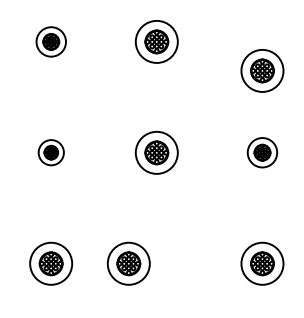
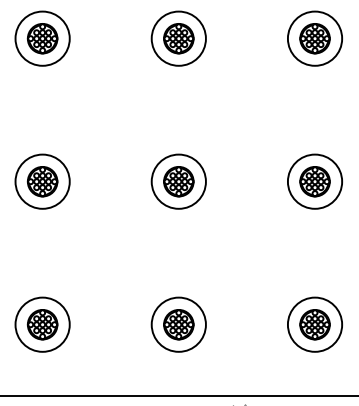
part: (51, 41) -> (43, 38), size x1.43
part: (262, 70) -> (315, 38), moved
part: (51, 152) -> (43, 181), size x1.67
part: (262, 152) -> (315, 181), size x1.43
part: (128, 263) -> (178, 324), moved

